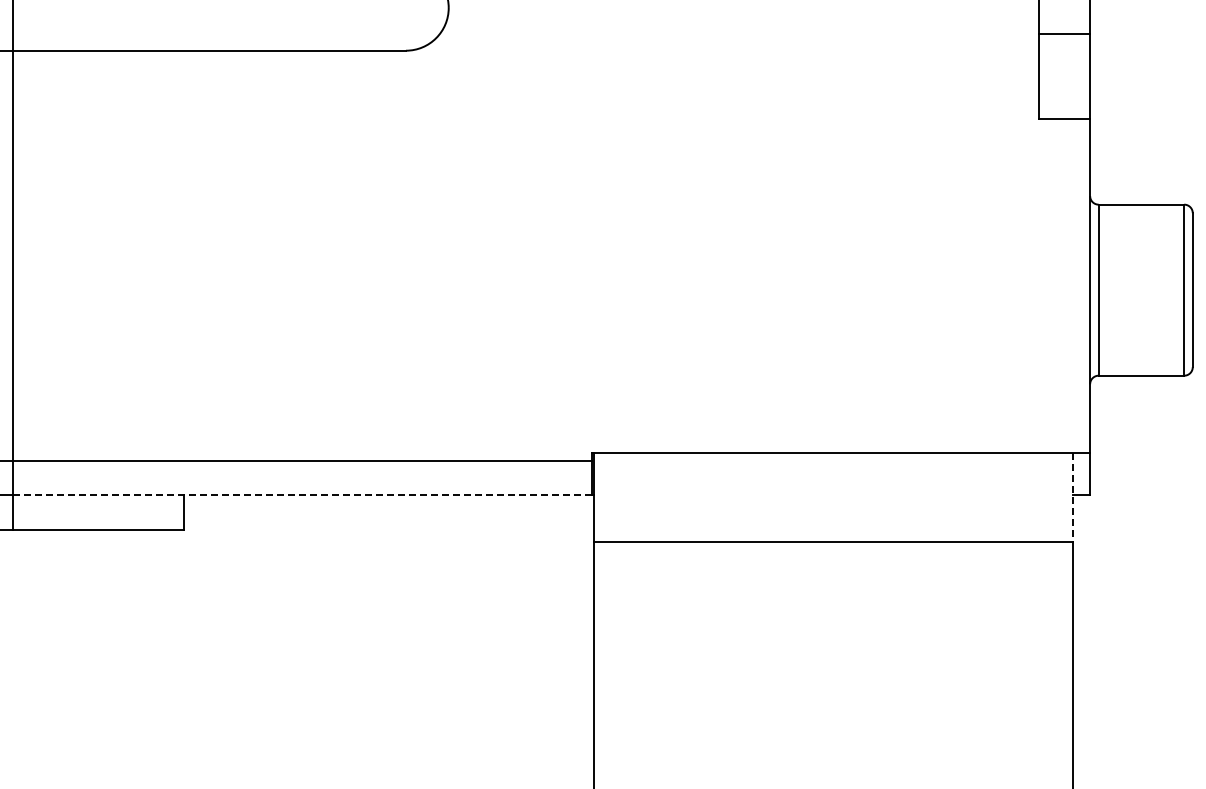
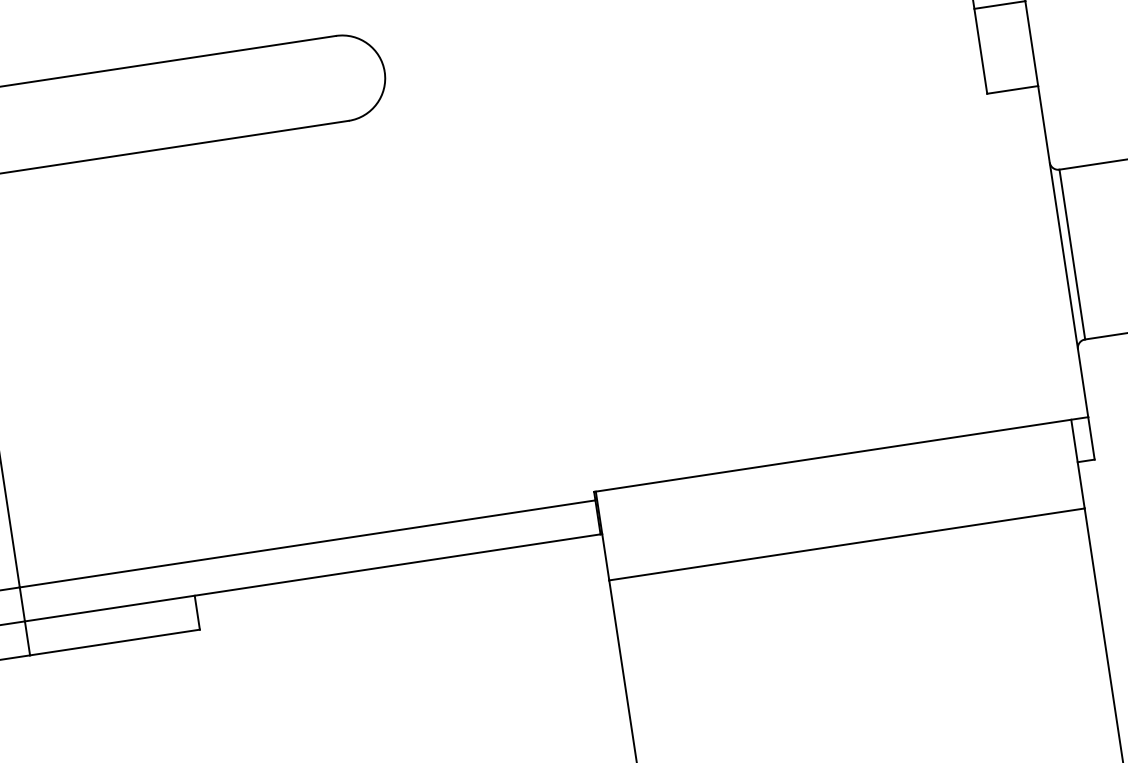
line: (302, 495) -> (312, 577), dashed -> solid
line: (1073, 497) -> (1078, 464), dashed -> solid

